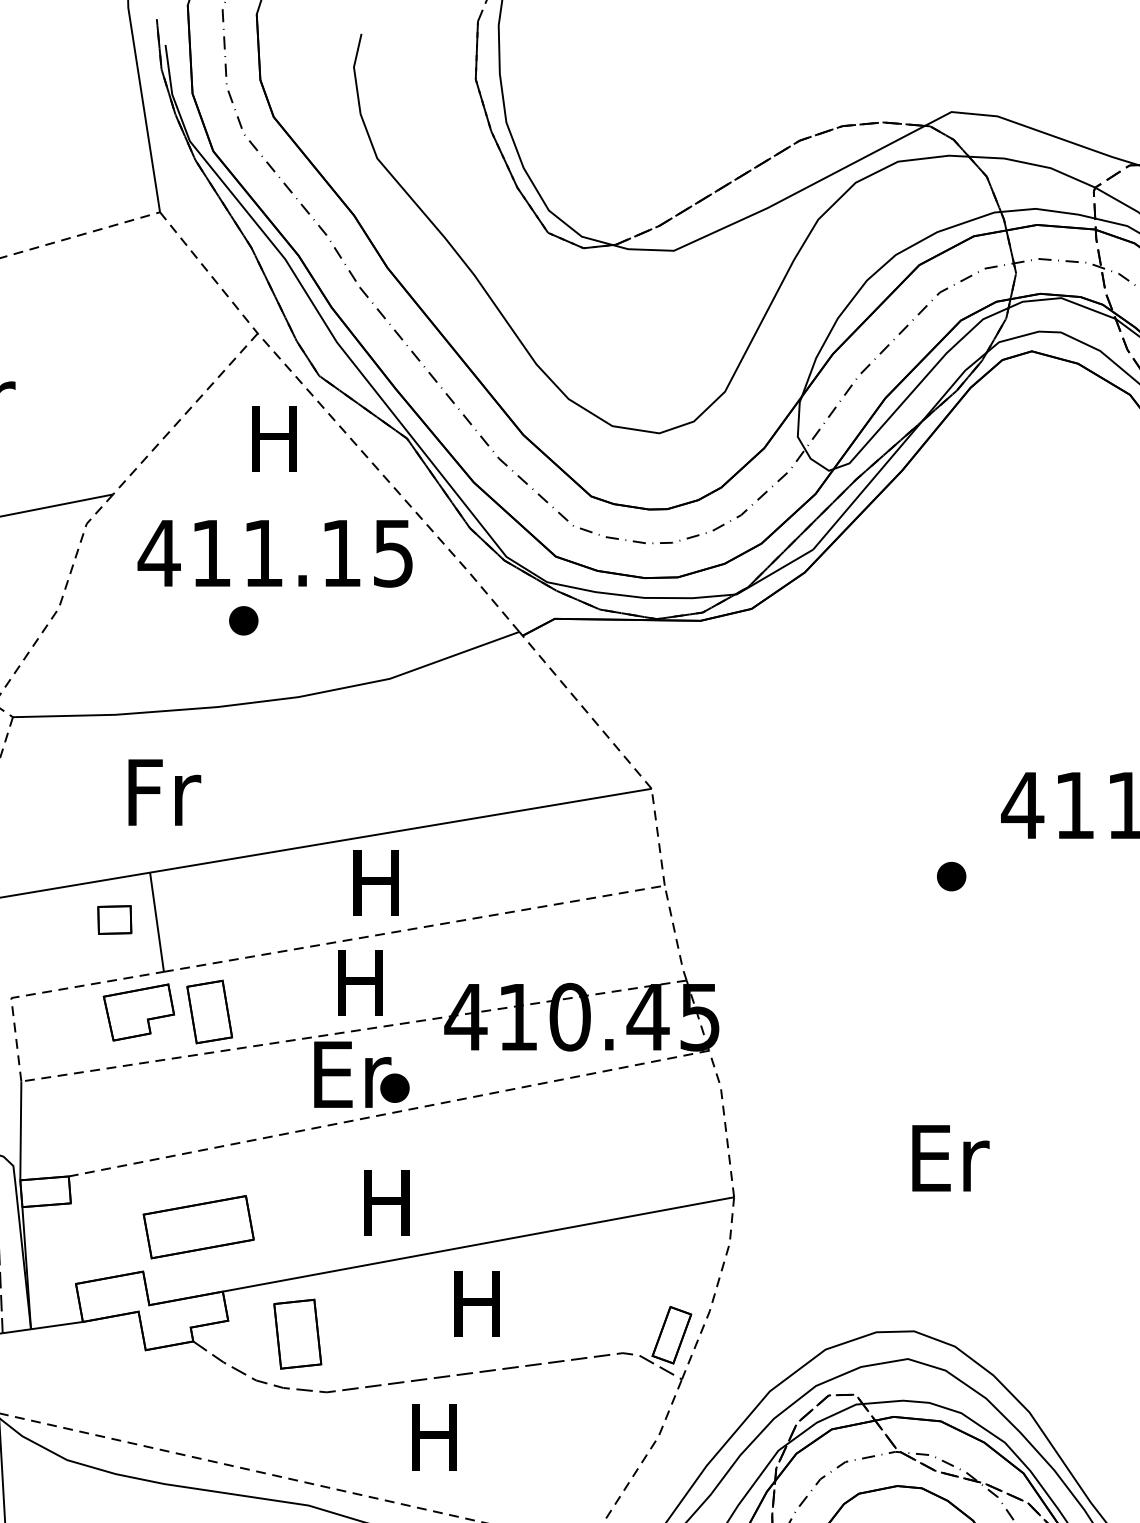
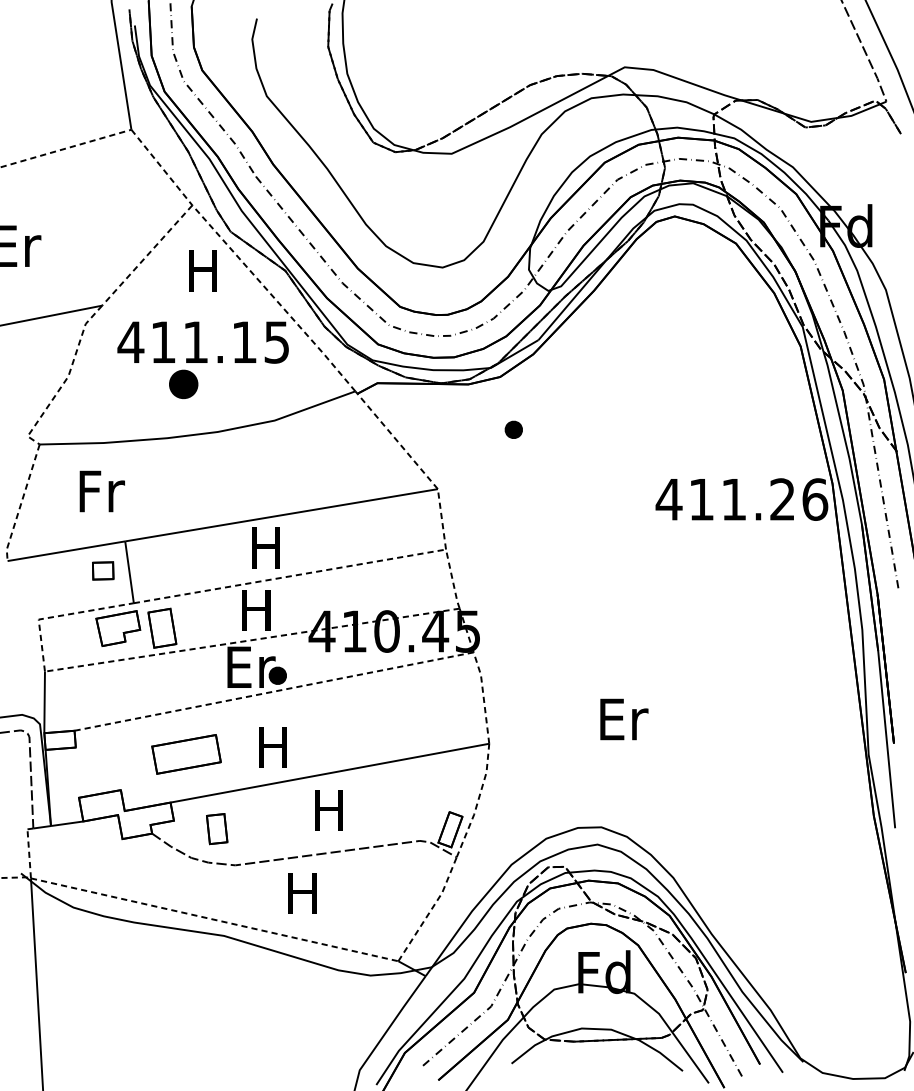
part: (243, 620) -> (183, 384), size x1.6
text: (163, 792) -> (101, 491), moved
part: (951, 875) -> (513, 429), moved
part: (198, 1227) -> (186, 754), moved
part: (296, 1333) -> (216, 828), size x0.7

